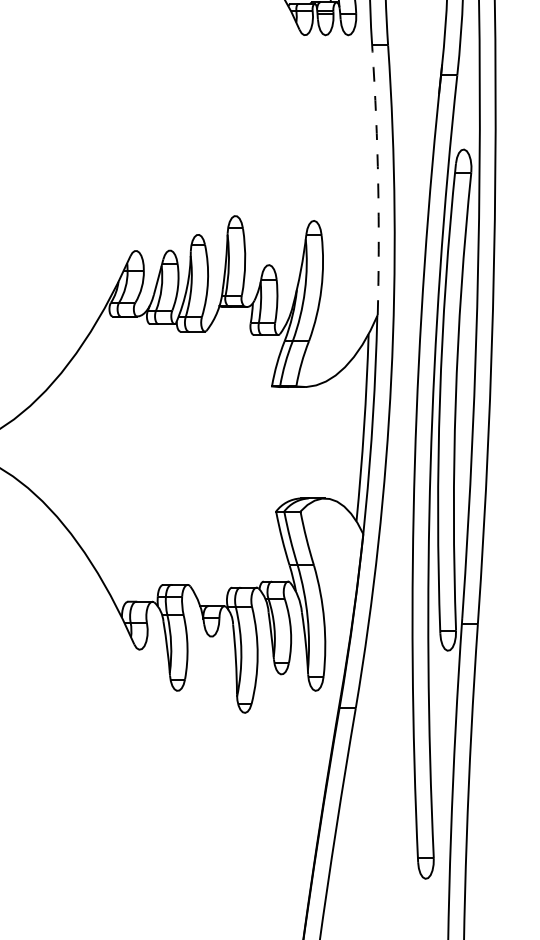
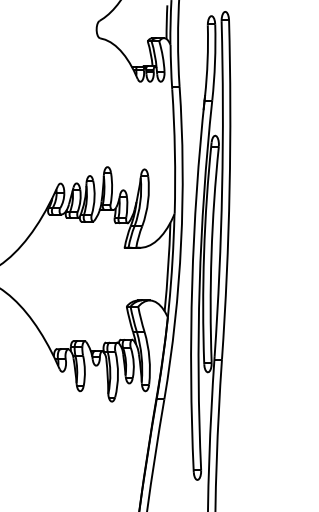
arc: (377, 182) -> (174, 151), dashed -> solid

